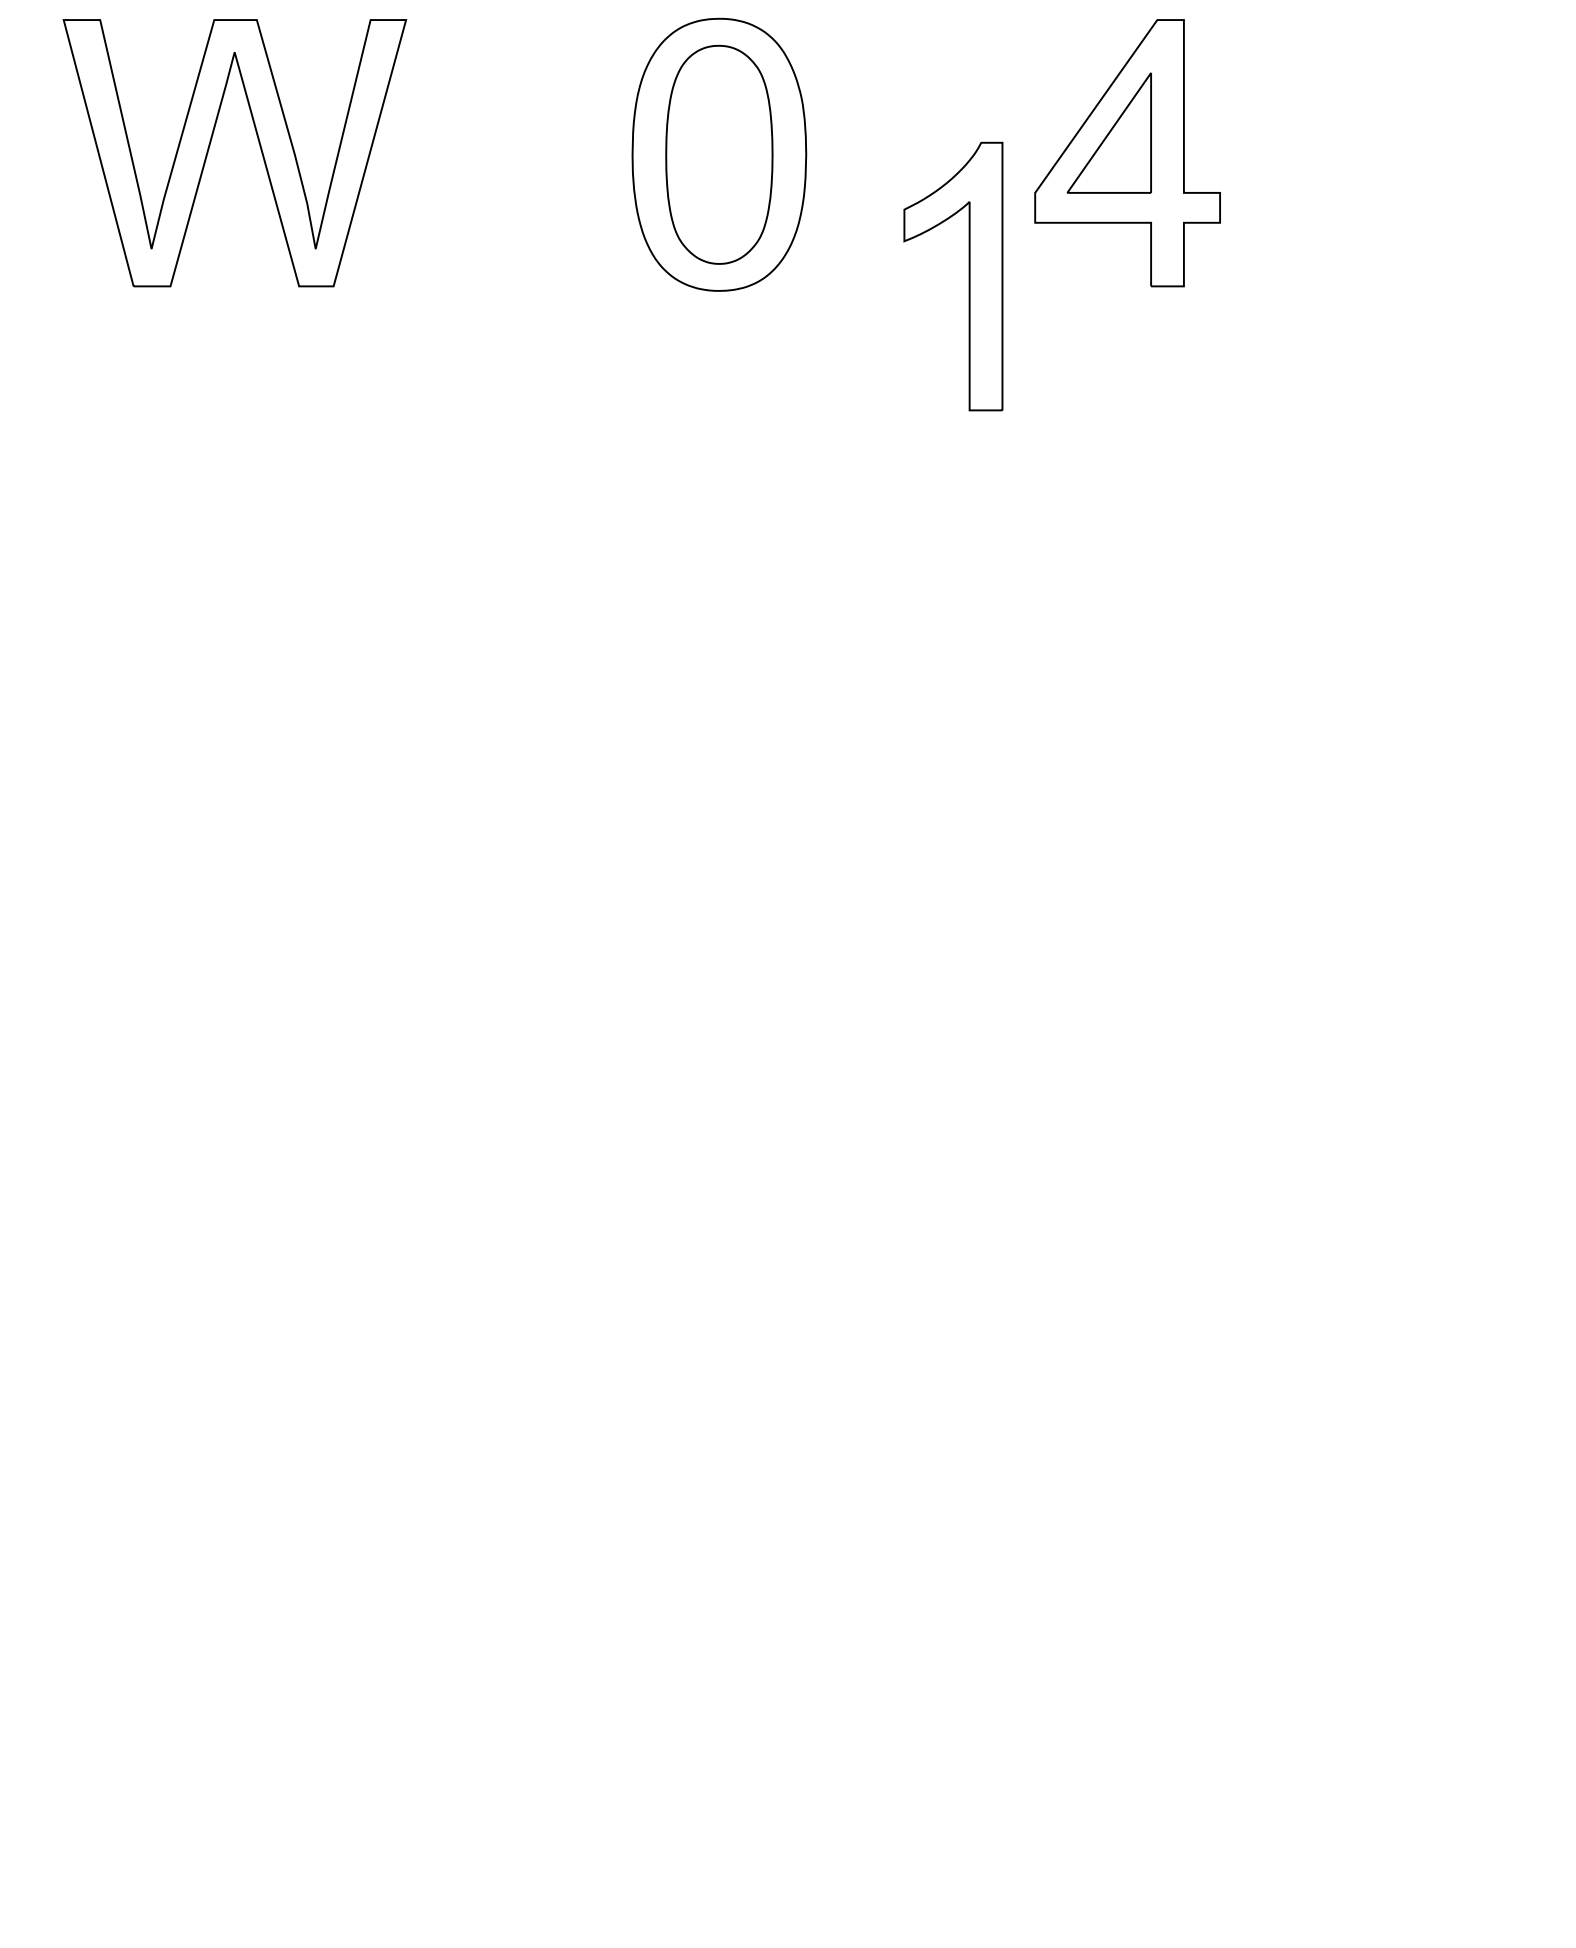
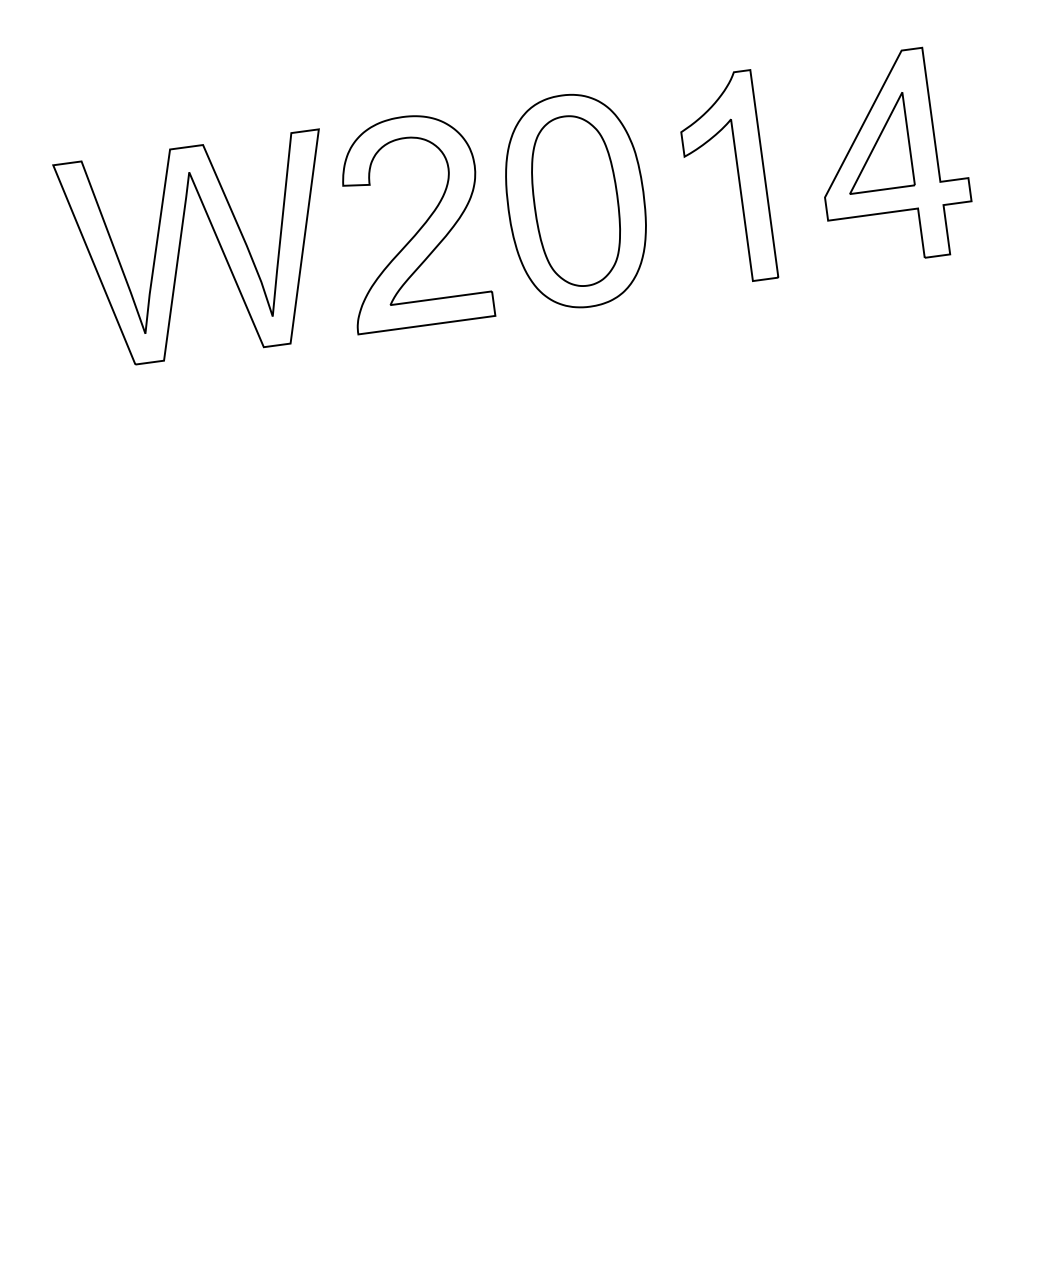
part: (518, 161) -> (420, 227), added
part: (968, 276) -> (737, 177), moved

